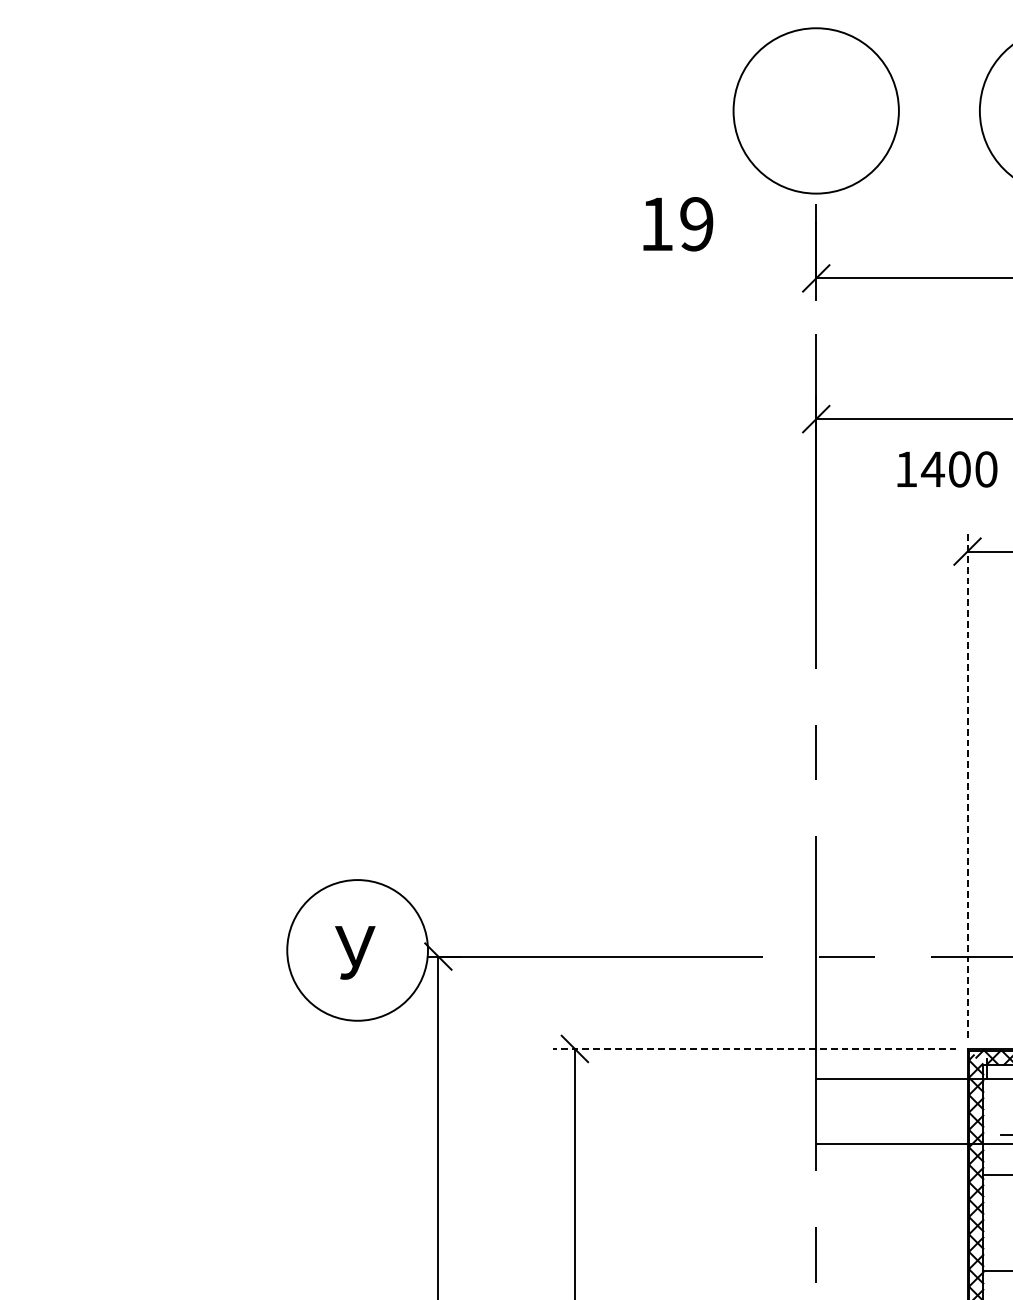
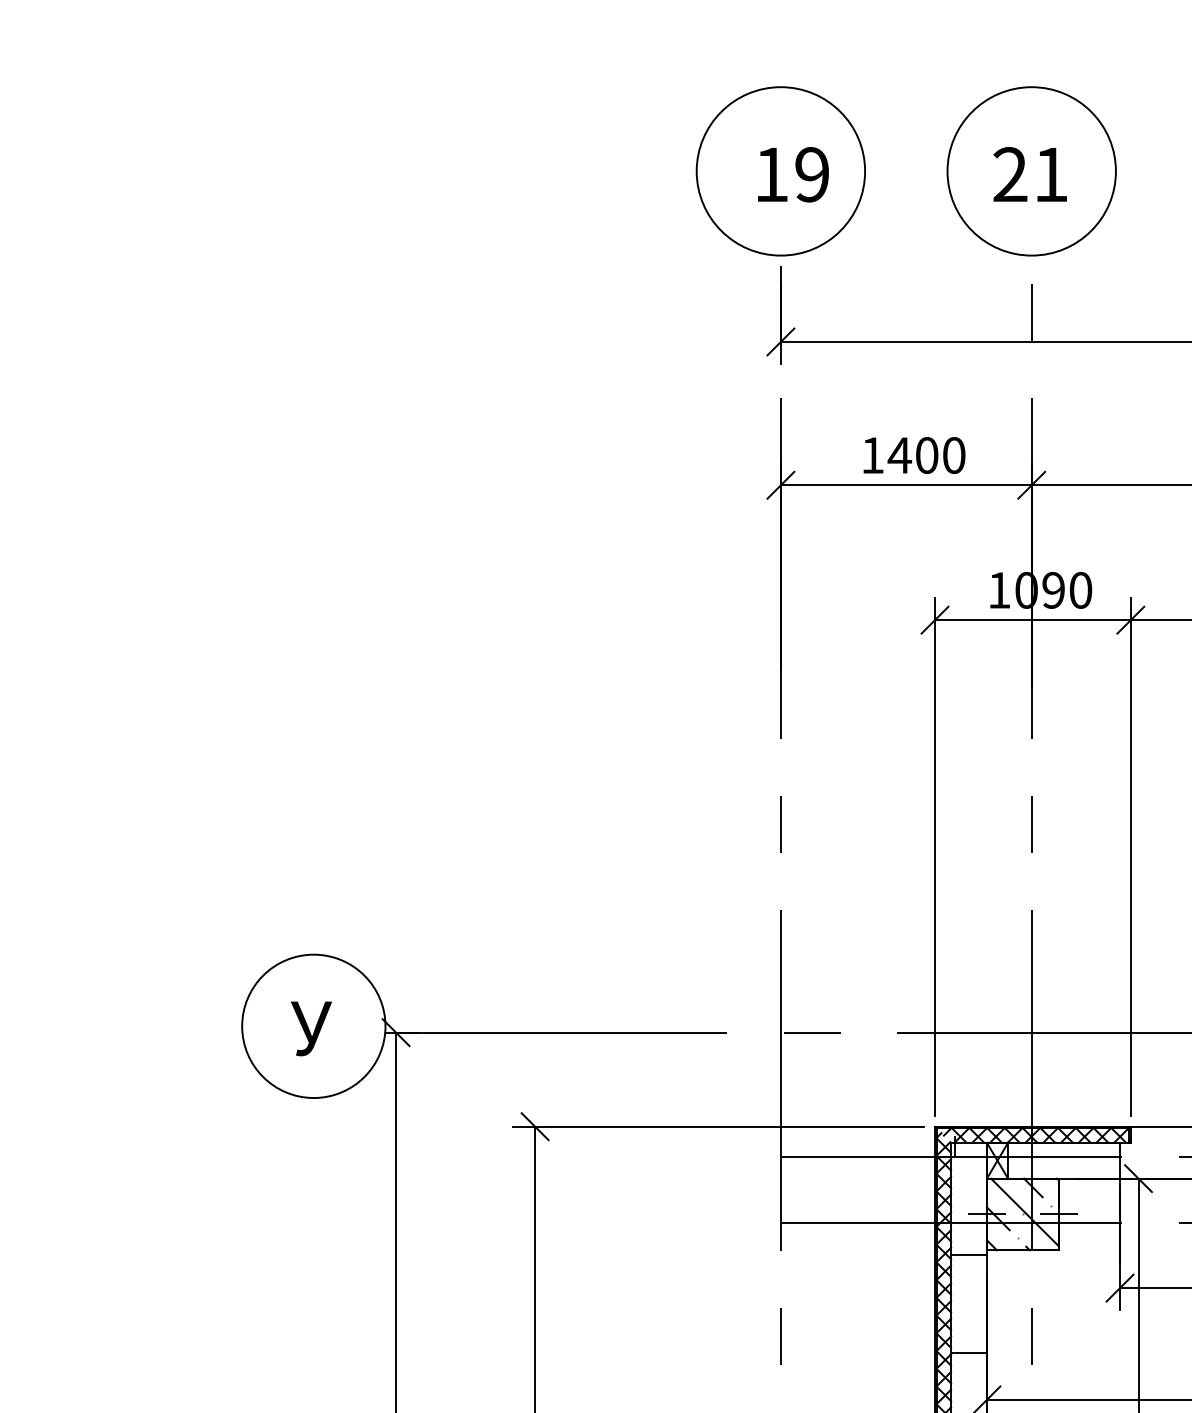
text: (678, 223) -> (793, 174), moved
text: (947, 469) -> (914, 455), moved
line: (967, 783) -> (934, 856), dashed -> solid
line: (753, 1048) -> (717, 1126), dashed -> solid

